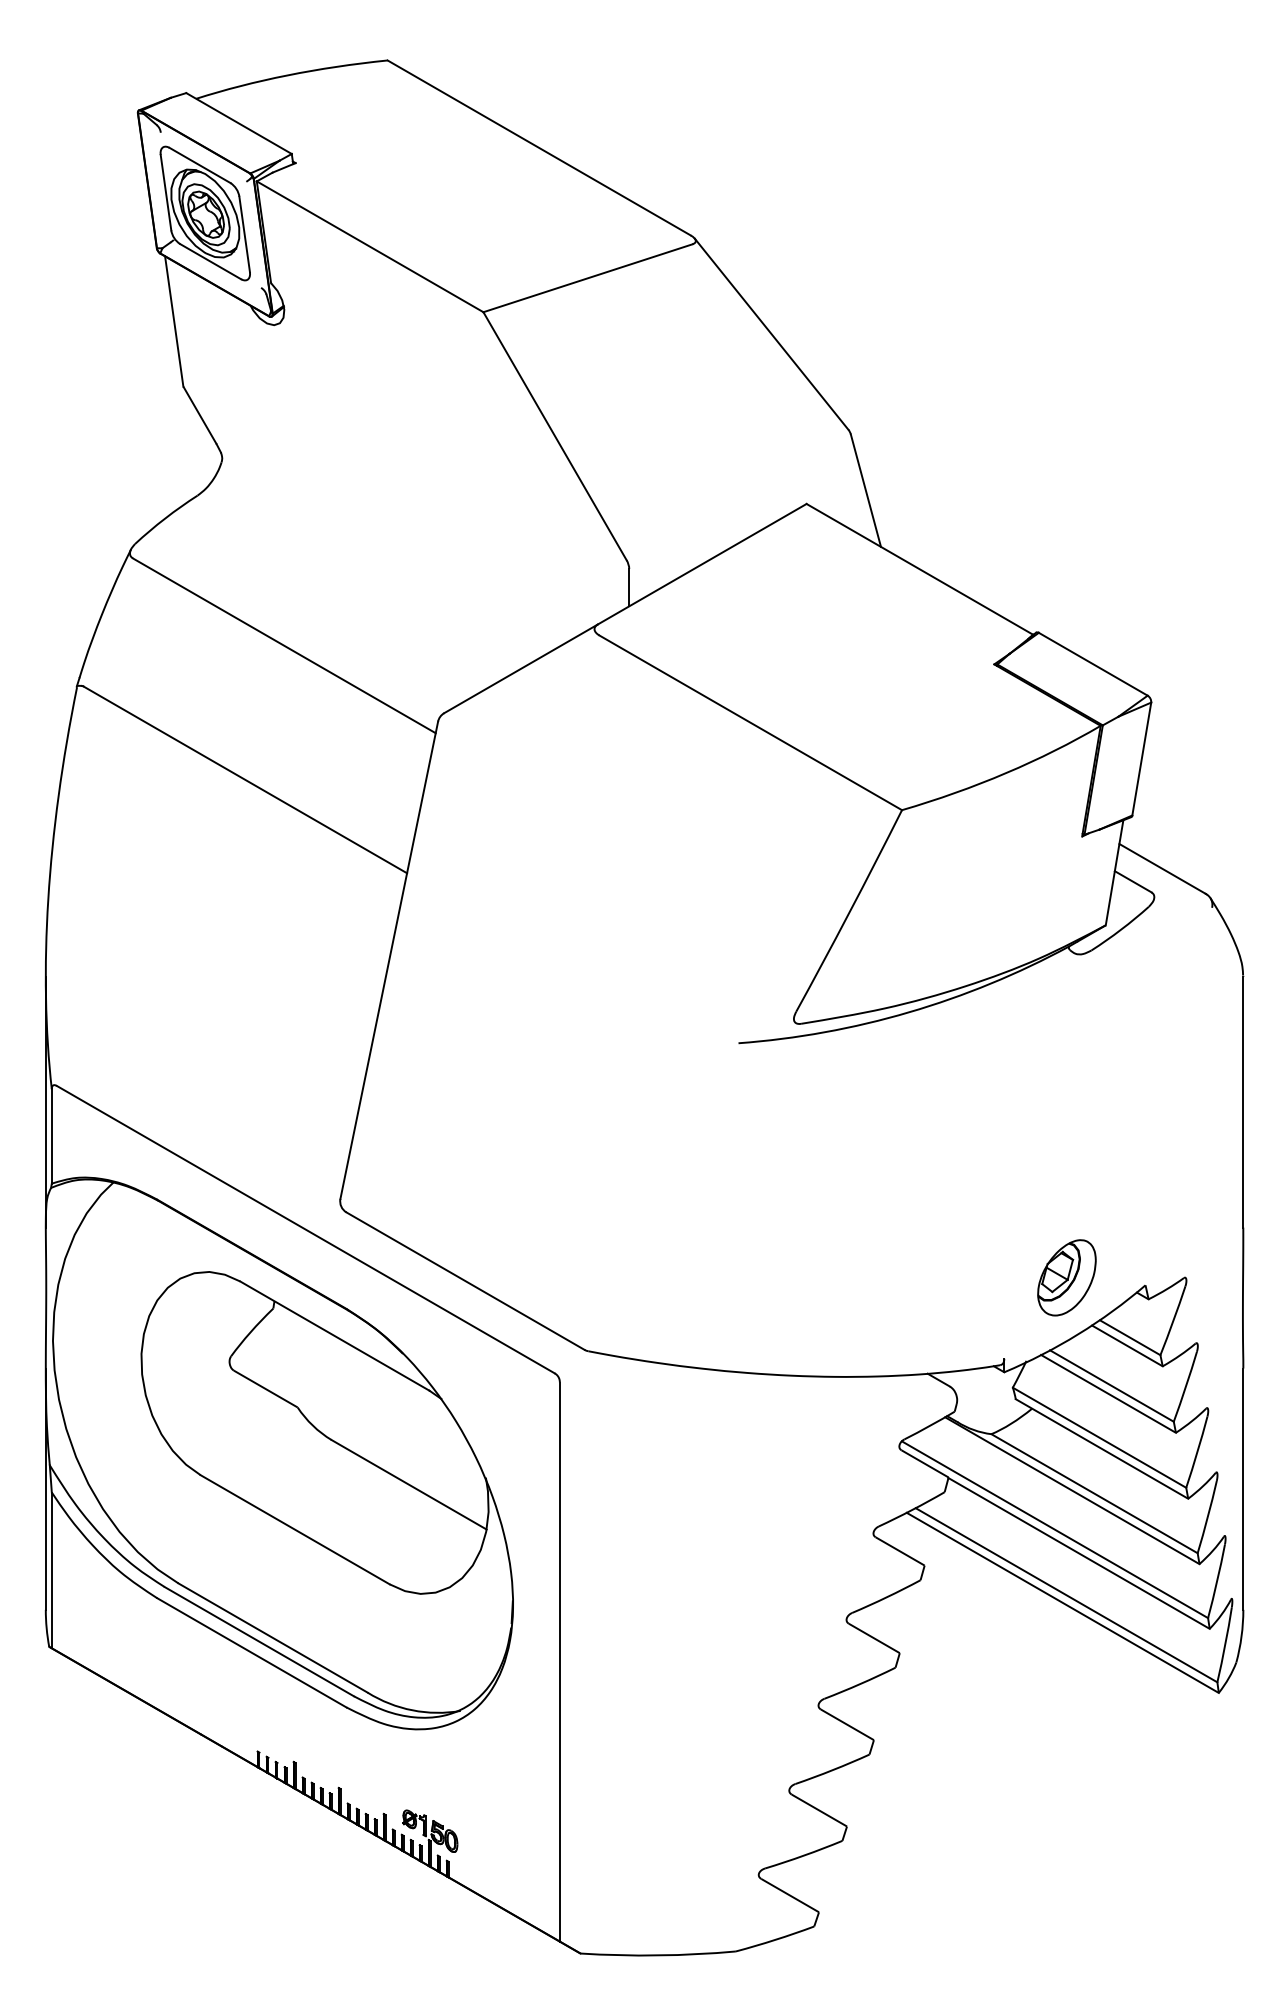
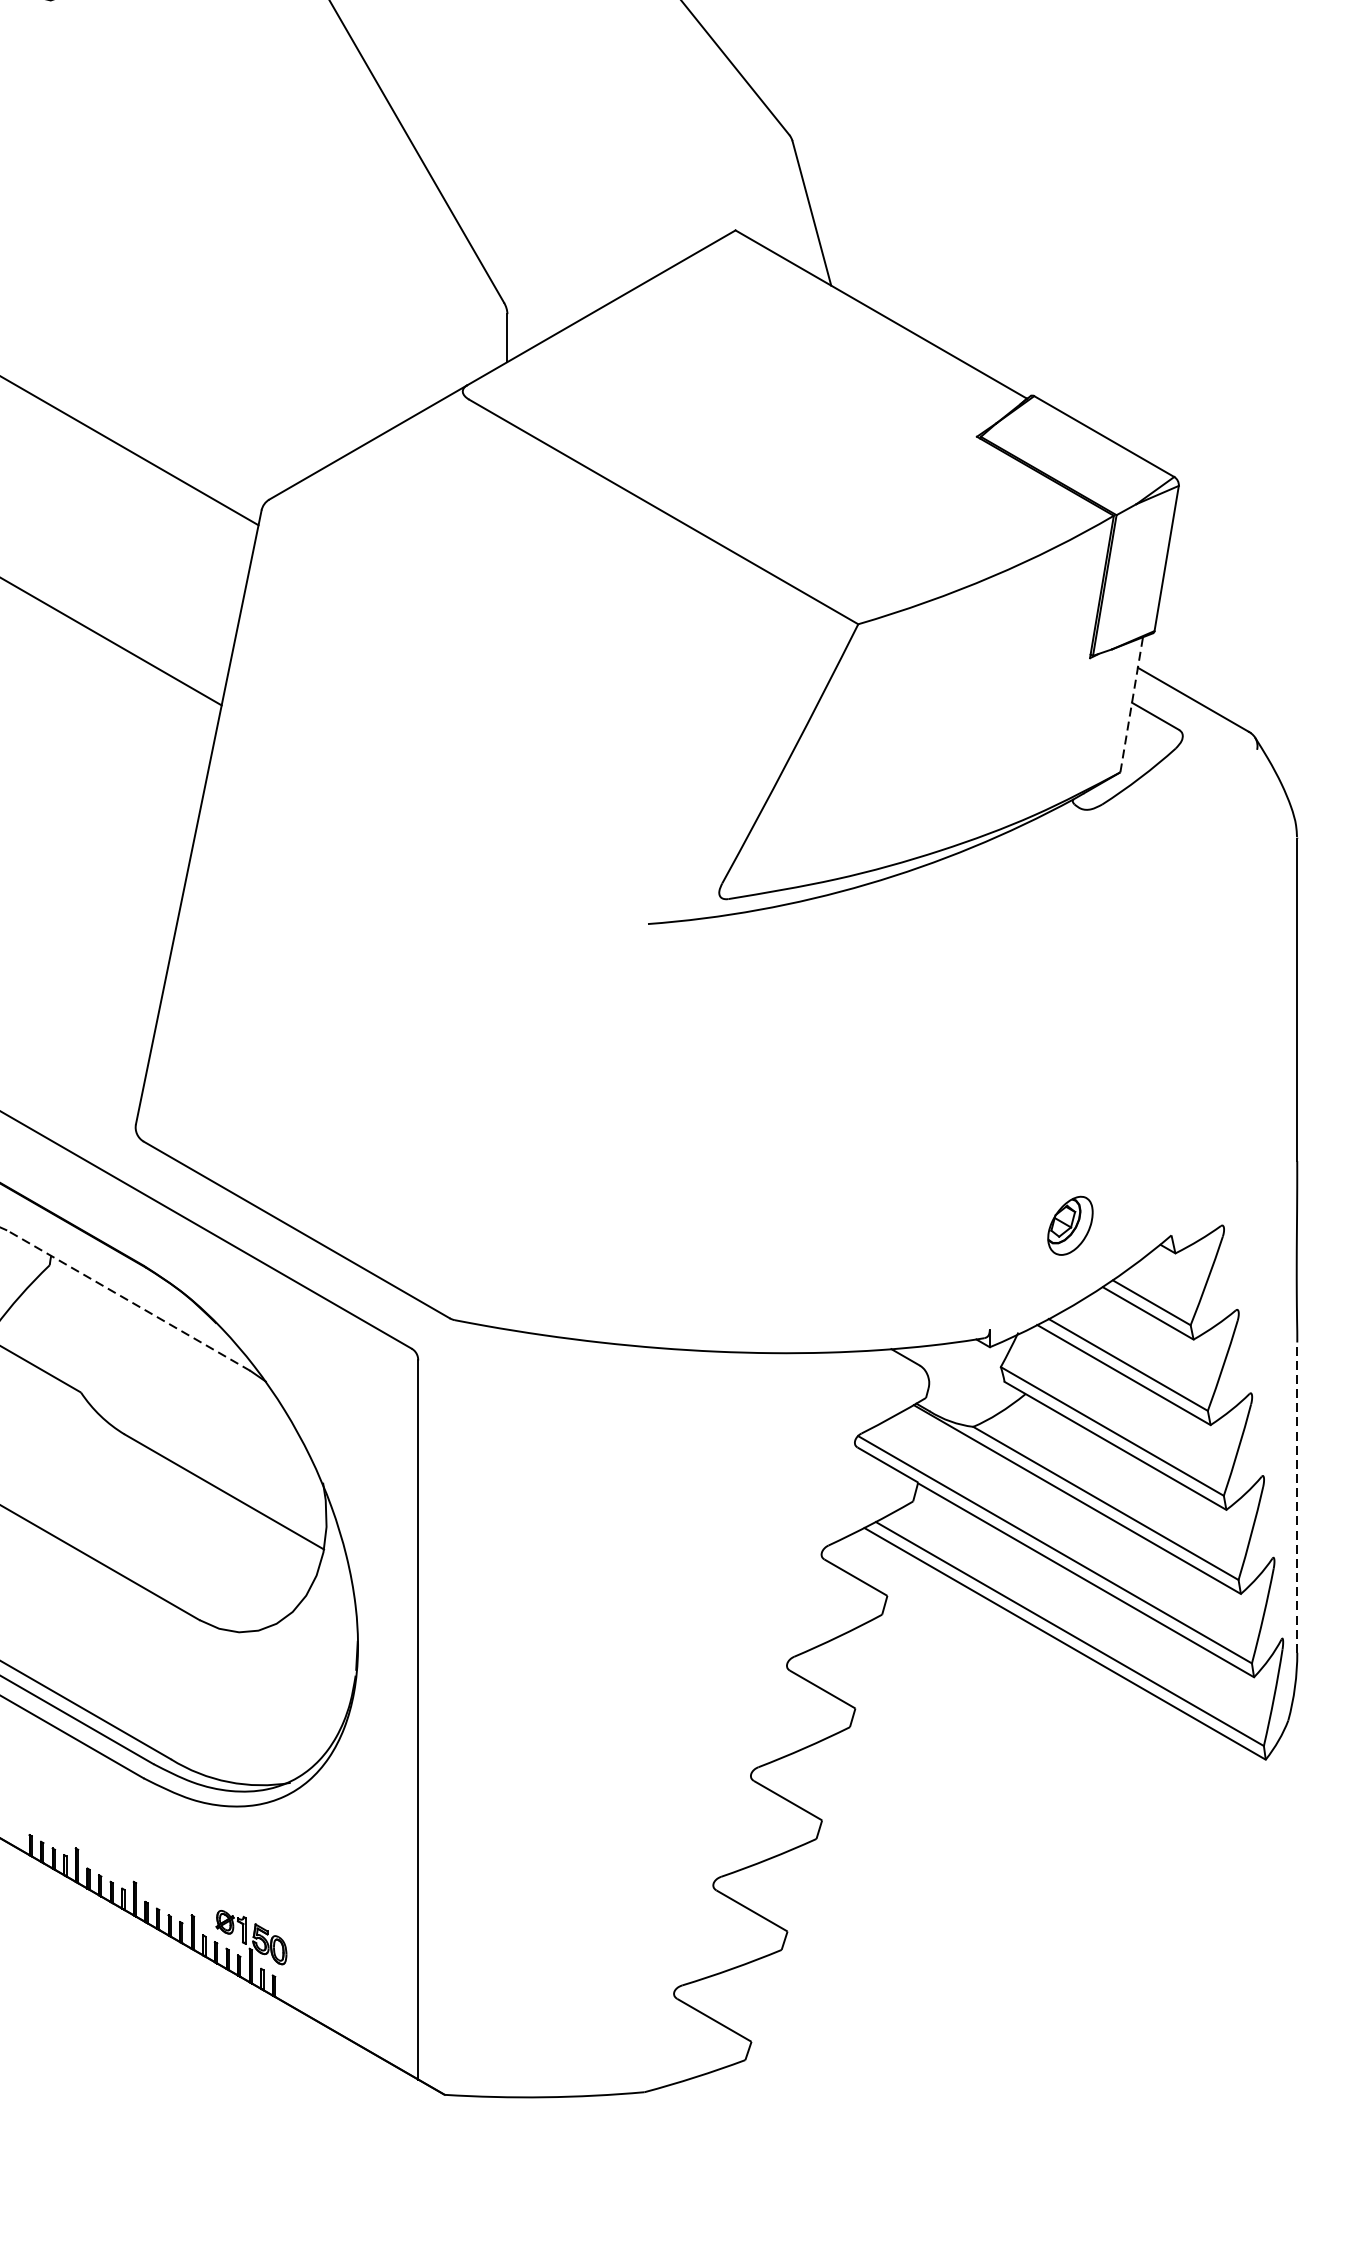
line: (1114, 872) -> (1131, 704), solid -> dashed
part: (1066, 1277) -> (1069, 1225), size x0.6
line: (334, 1335) -> (128, 1299), solid -> dashed
line: (1243, 1489) -> (1297, 1498), solid -> dashed

